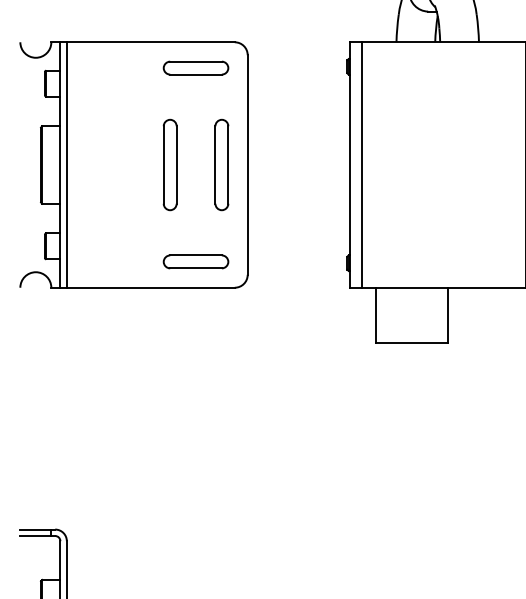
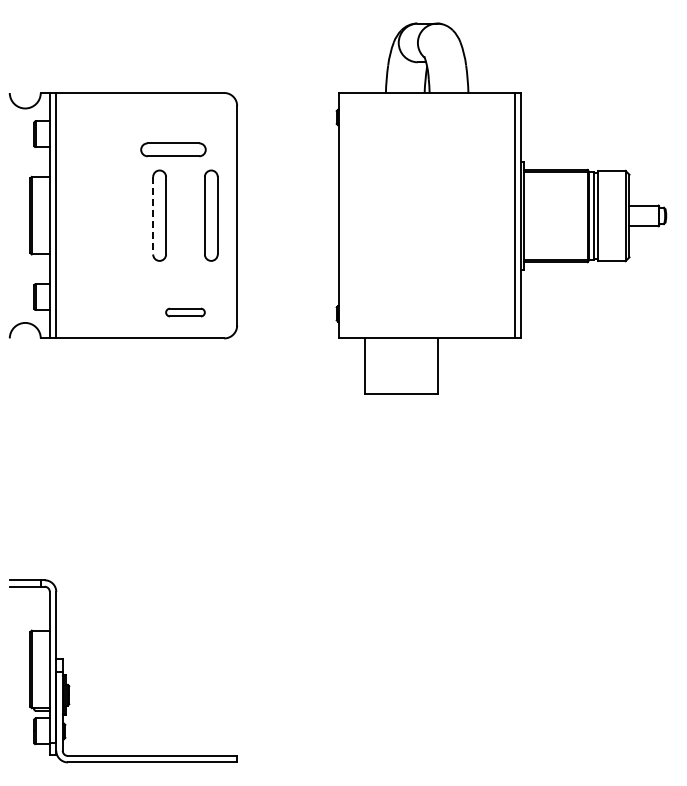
part: (196, 67) -> (173, 149), moved
line: (164, 164) -> (153, 215), solid -> dashed
line: (361, 164) -> (350, 215), removed
part: (196, 261) -> (185, 312), size x0.6

